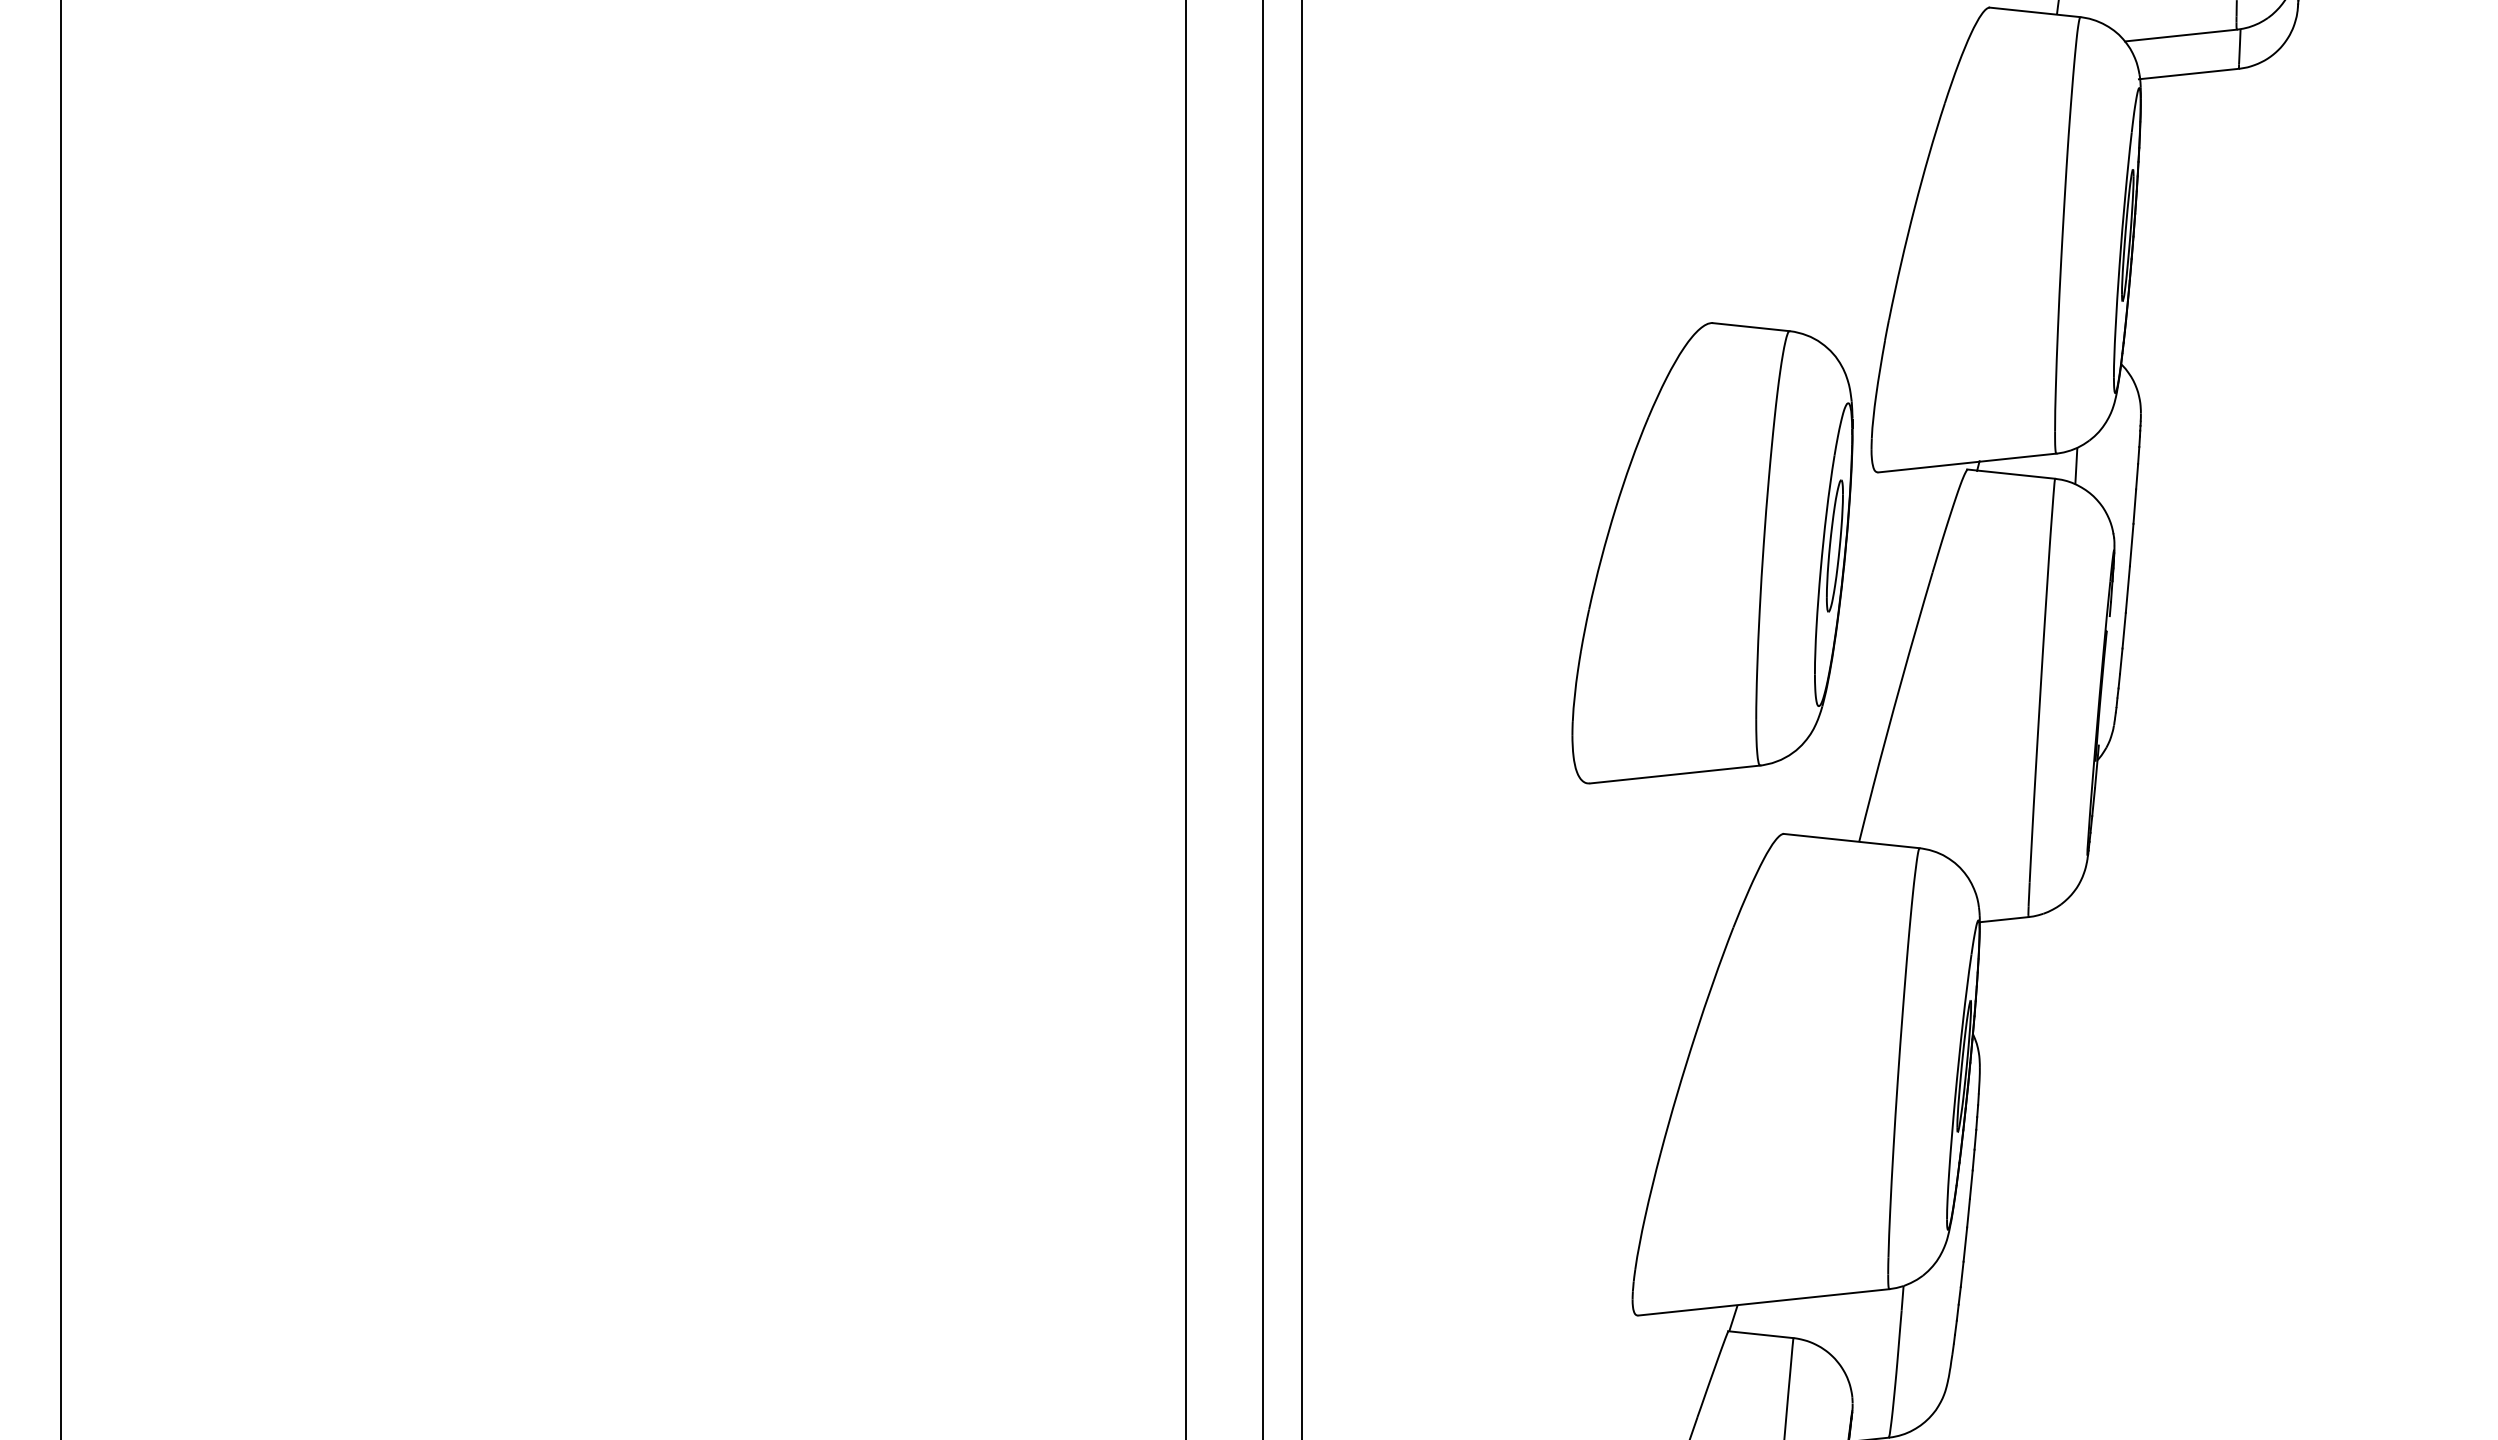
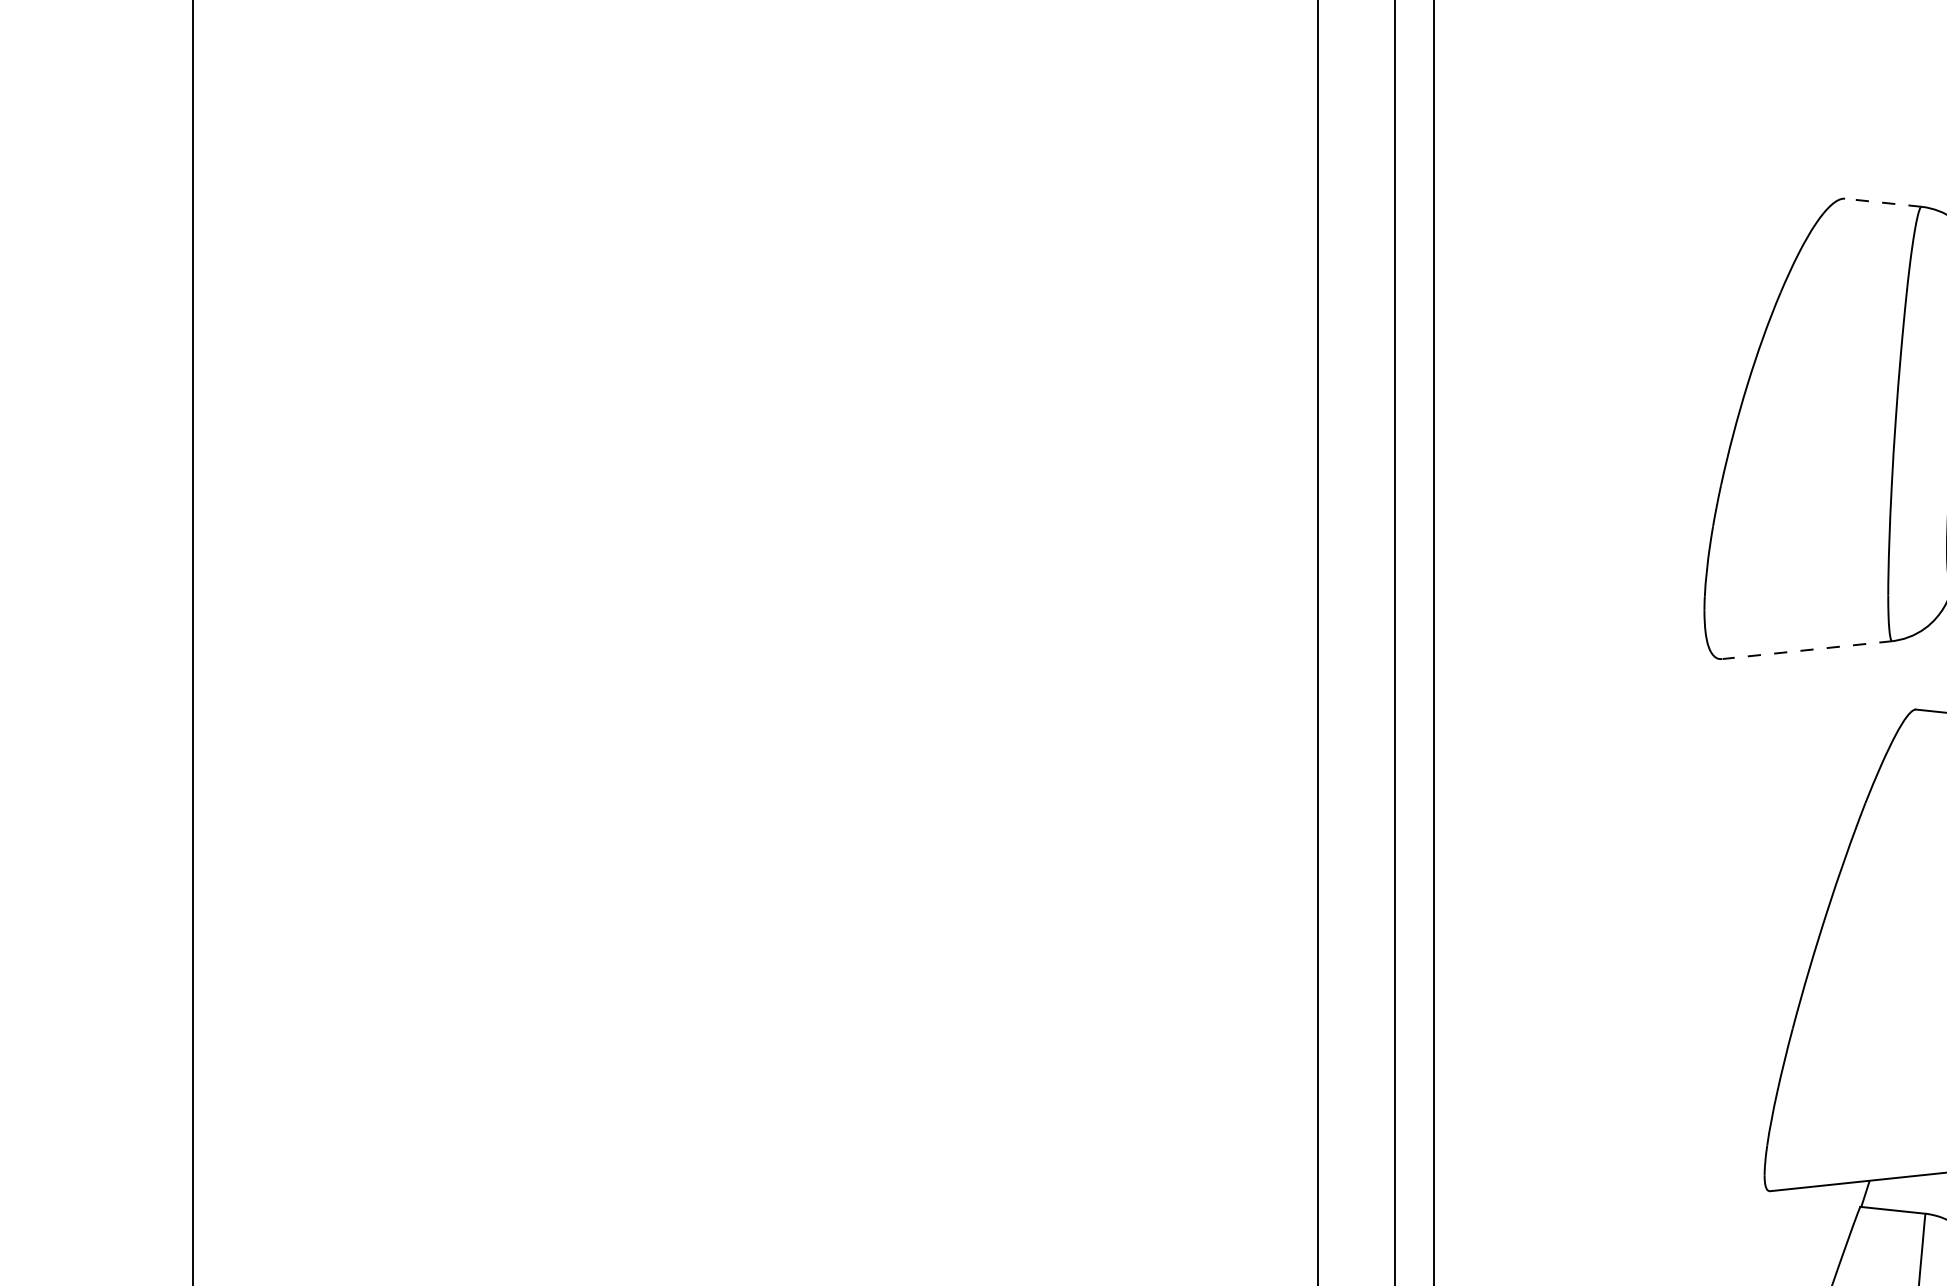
line: (1751, 327) -> (1883, 203), solid -> dashed
line: (1675, 774) -> (1807, 650), solid -> dashed

